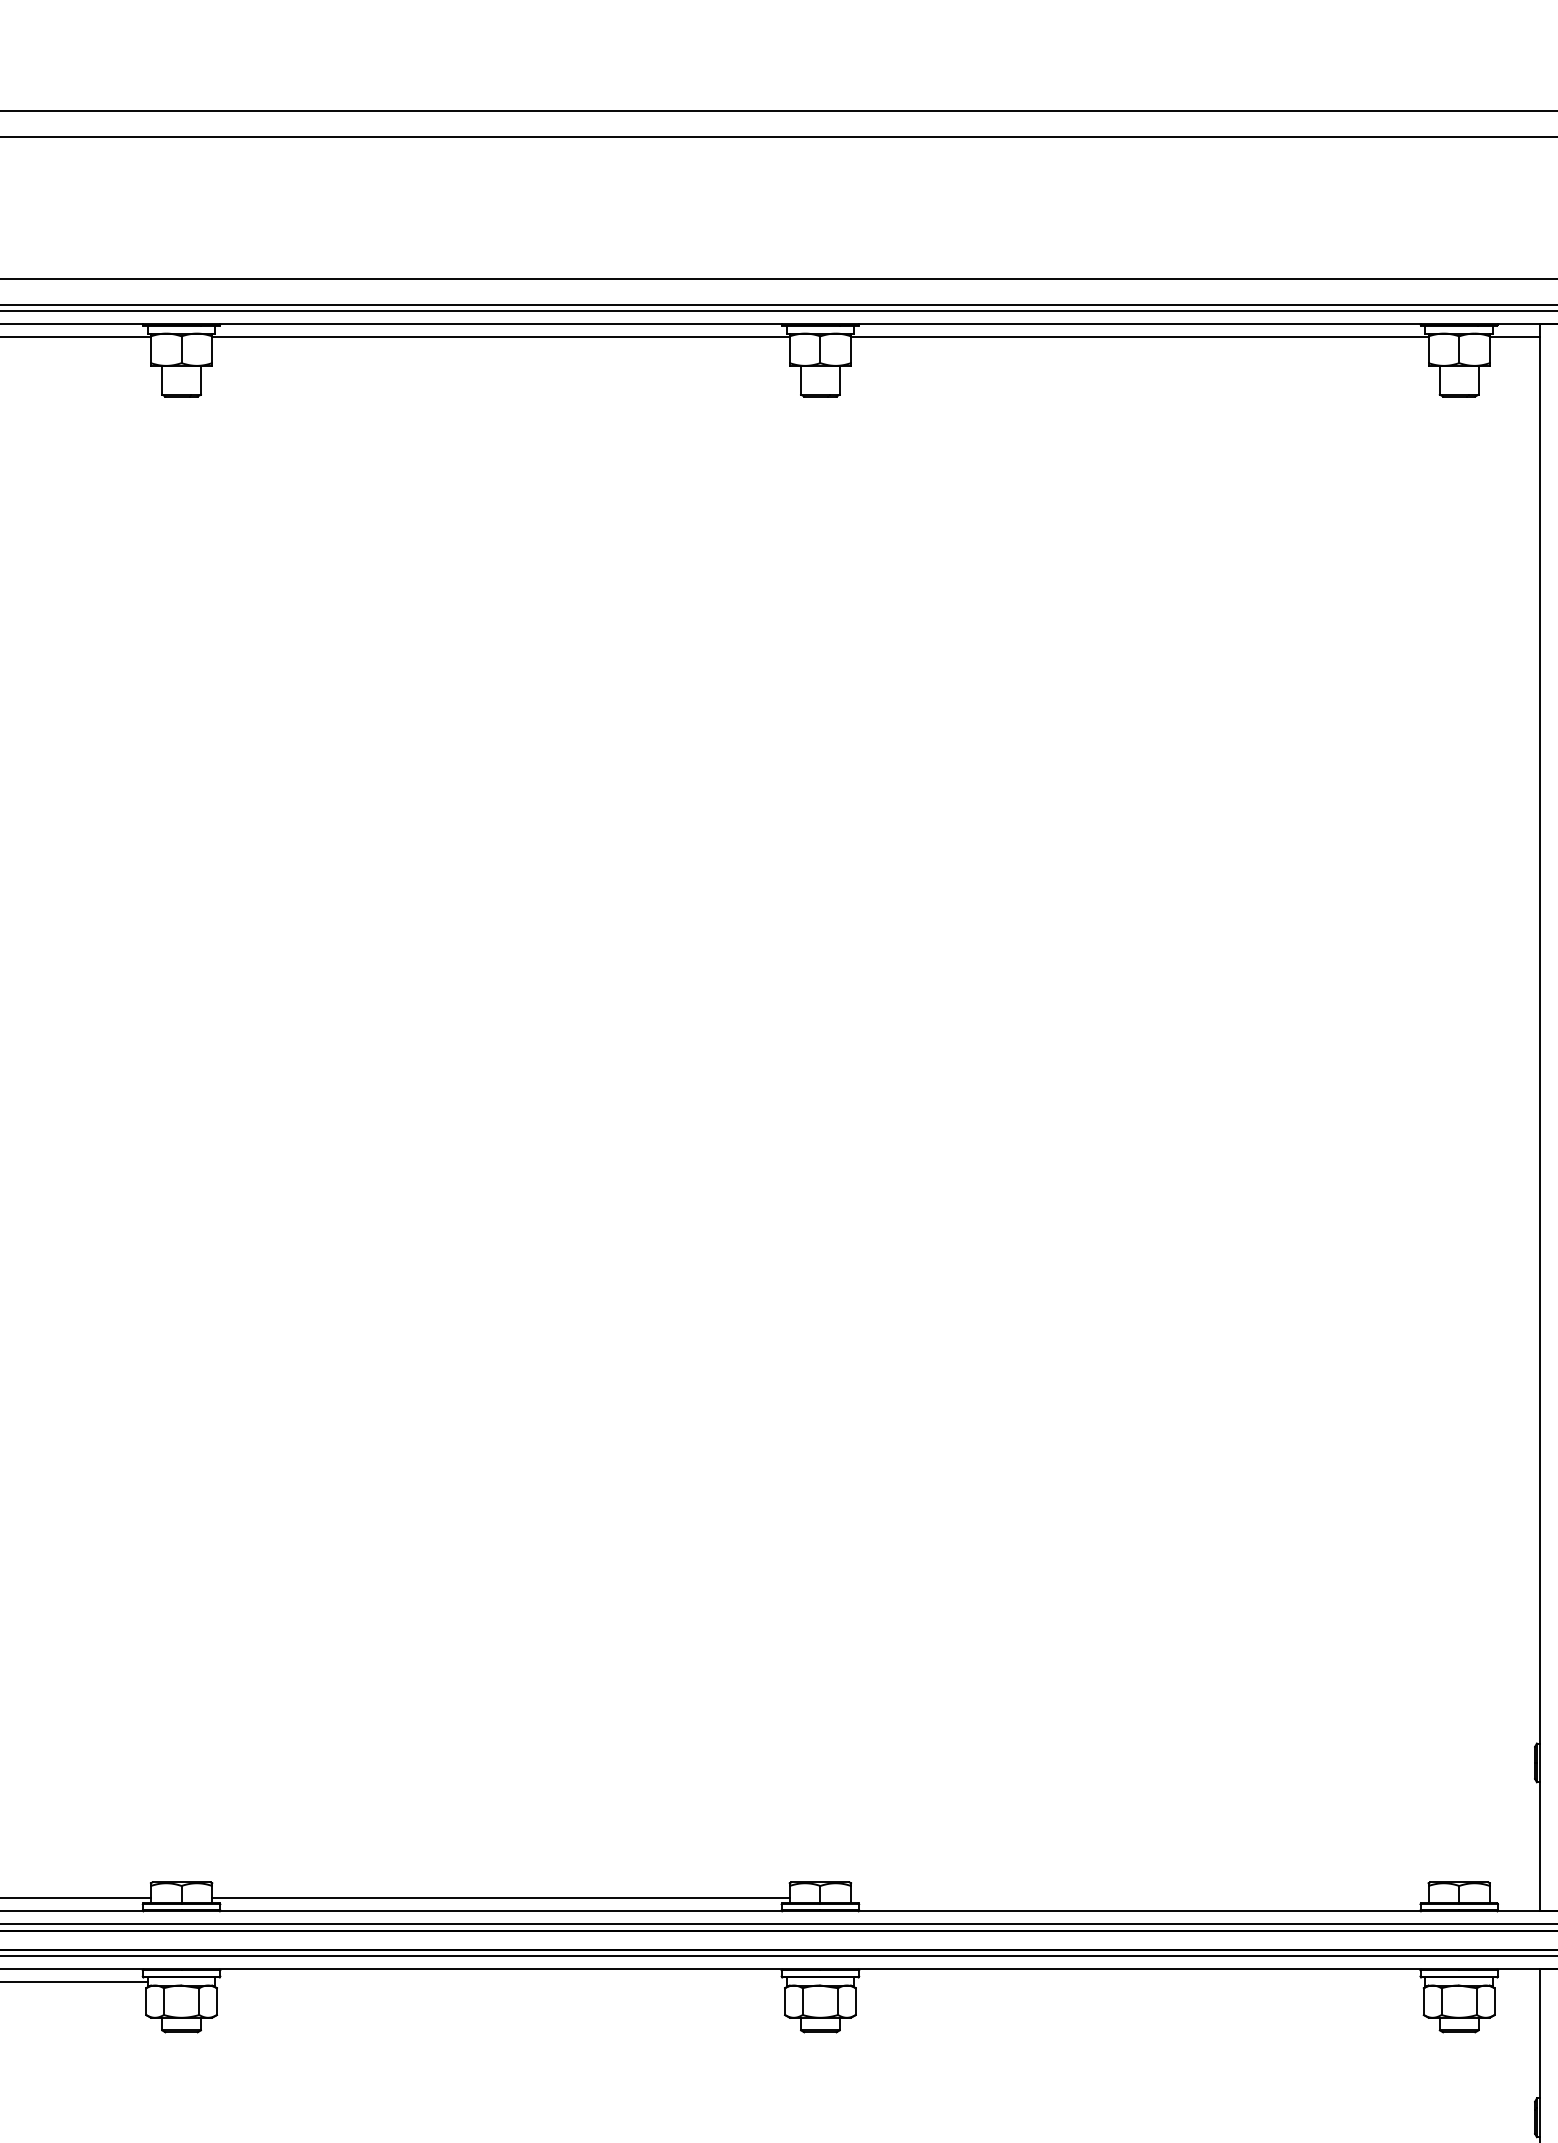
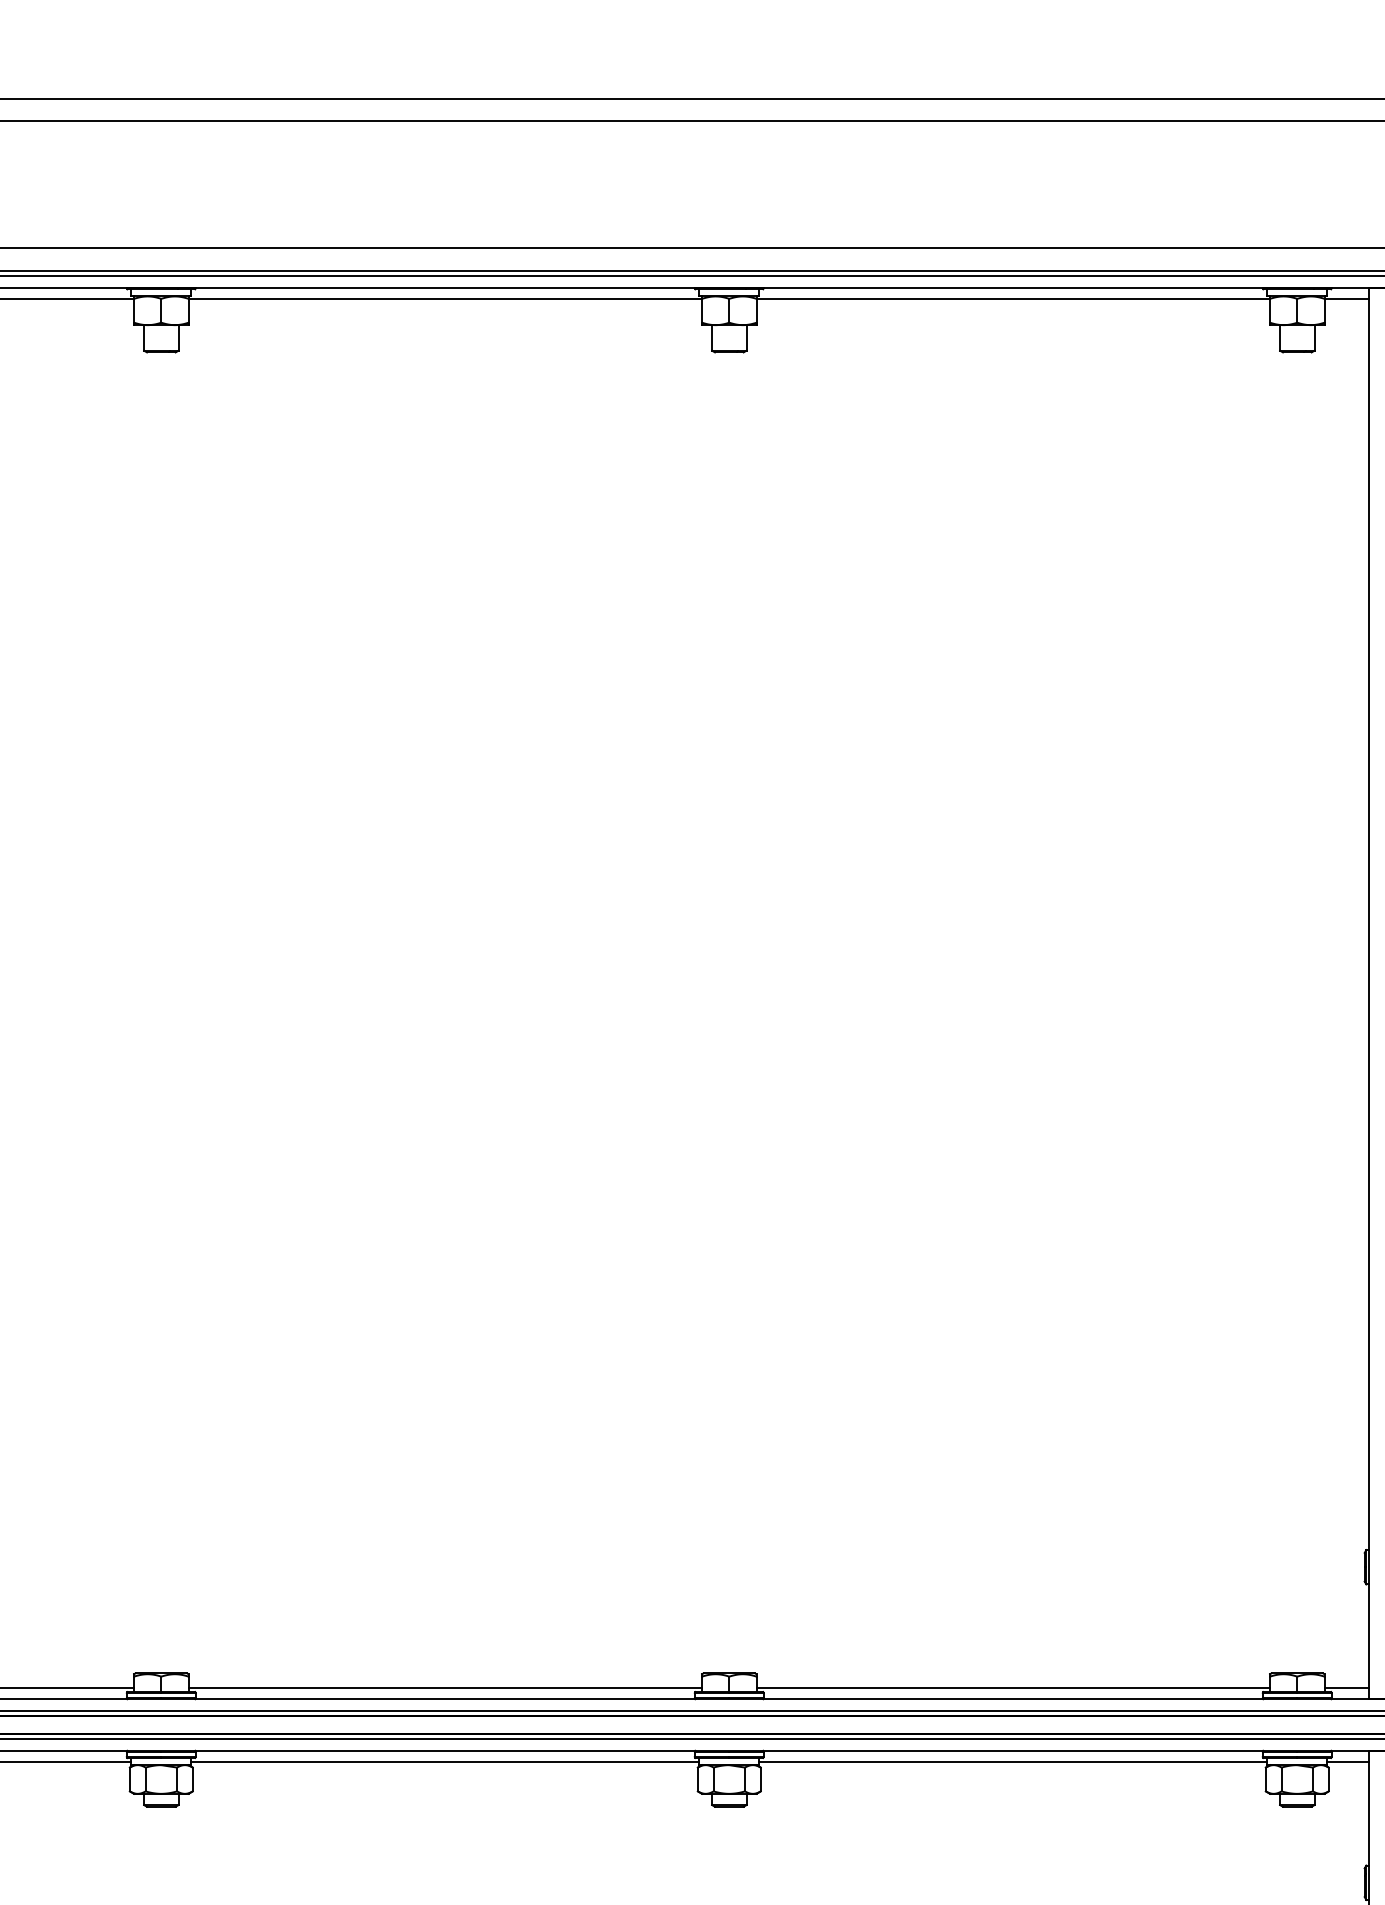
line: (1139, 1898) -> (1013, 1687), added
line: (1514, 1898) -> (1346, 1687), added
line: (500, 1982) -> (444, 1762), added
line: (1139, 1982) -> (1013, 1762), added
line: (1516, 1982) -> (1348, 1762), added

